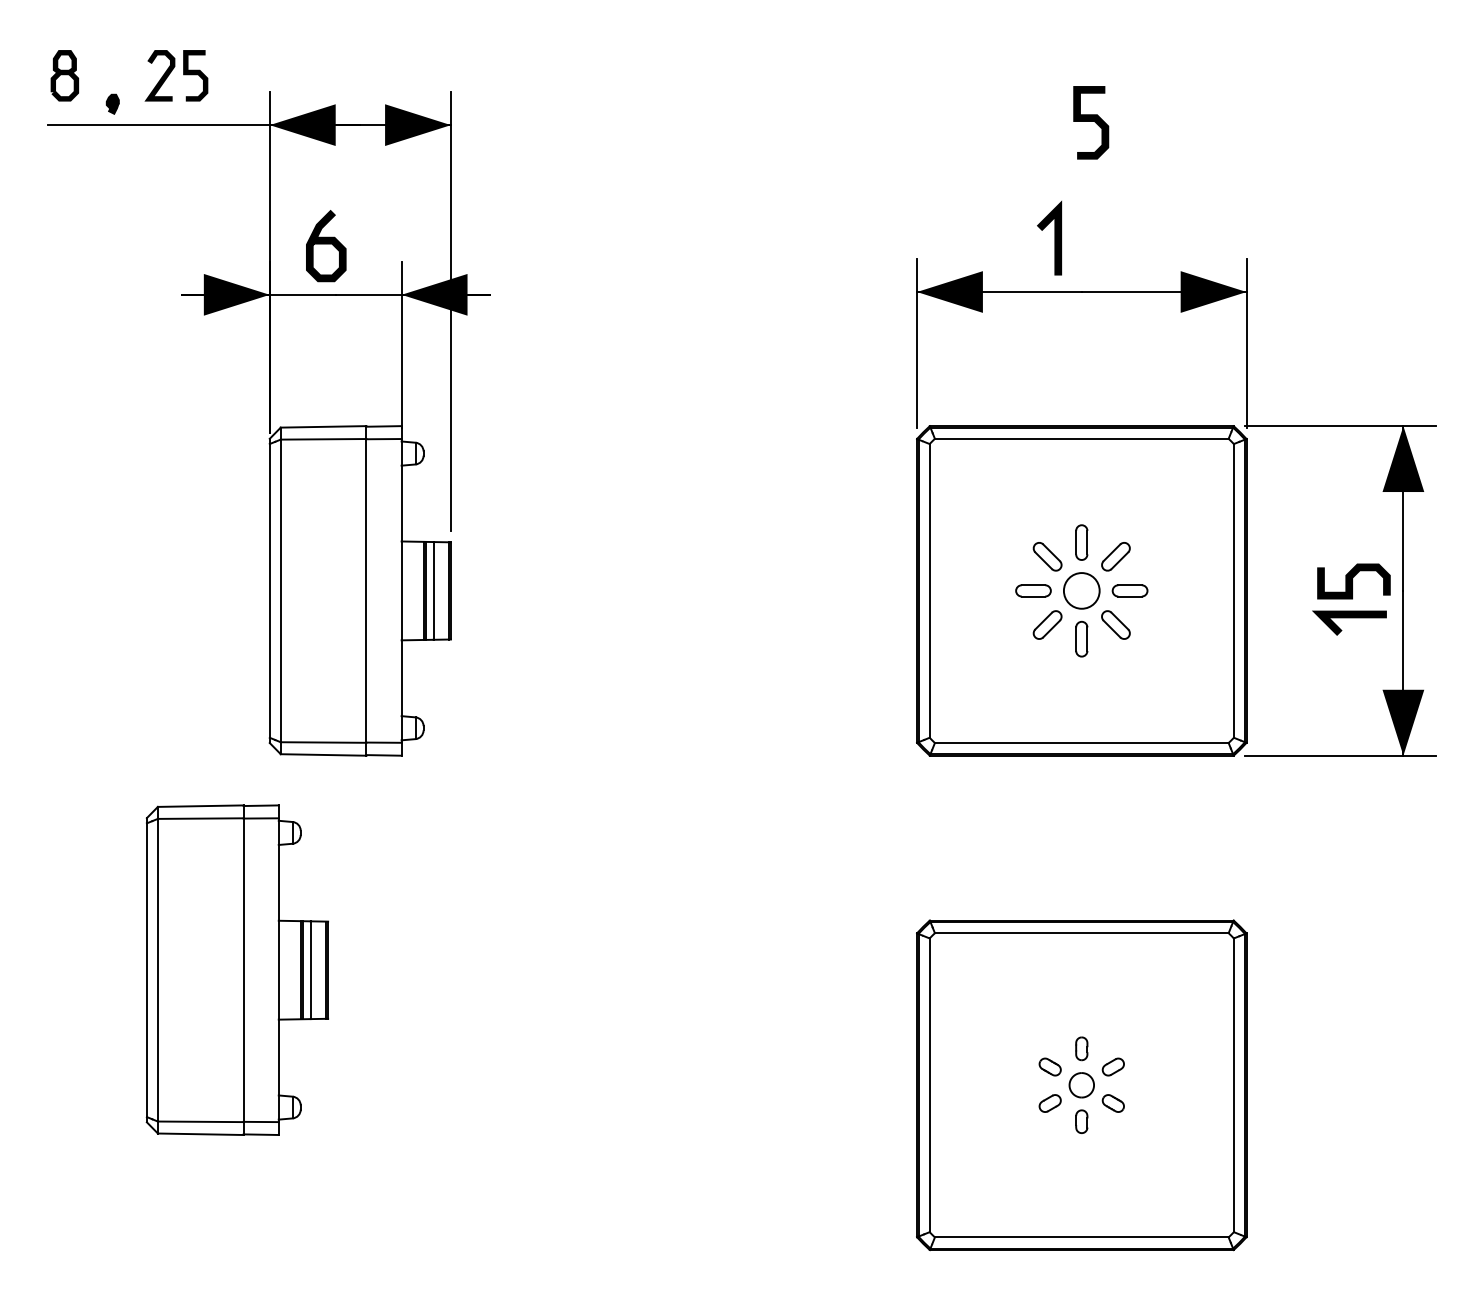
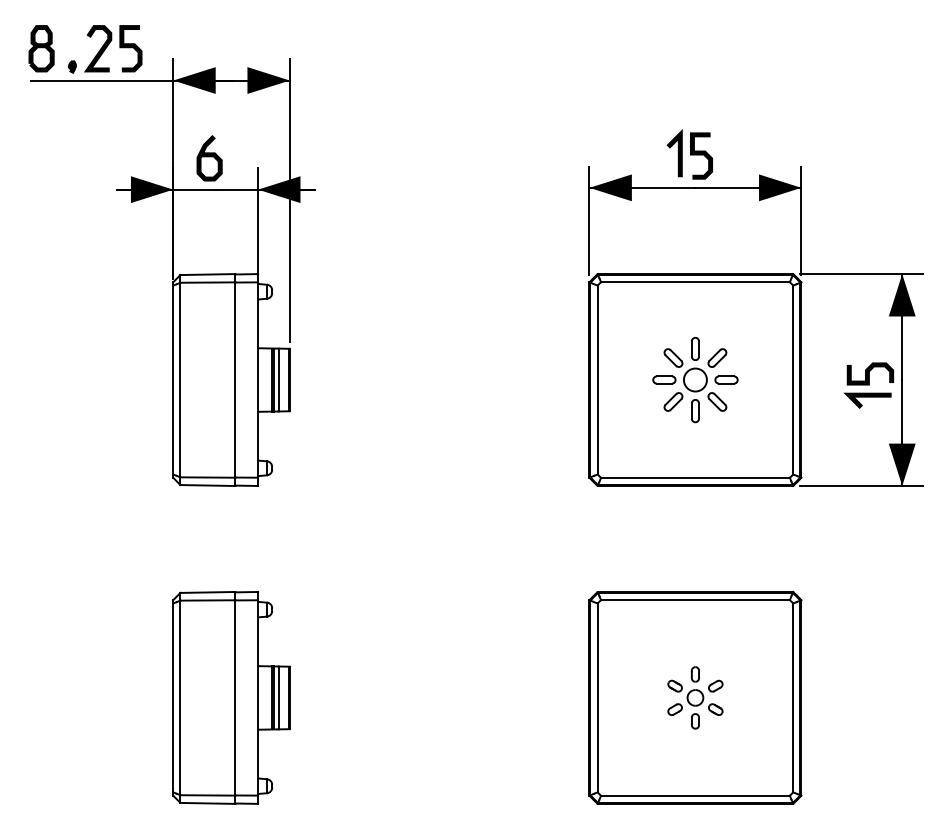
part: (64, 75) -> (41, 48), size x1.43
part: (176, 75) -> (113, 48), size x1.43
curve: (1091, 121) -> (701, 155), moved
part: (237, 969) -> (231, 697), moved

